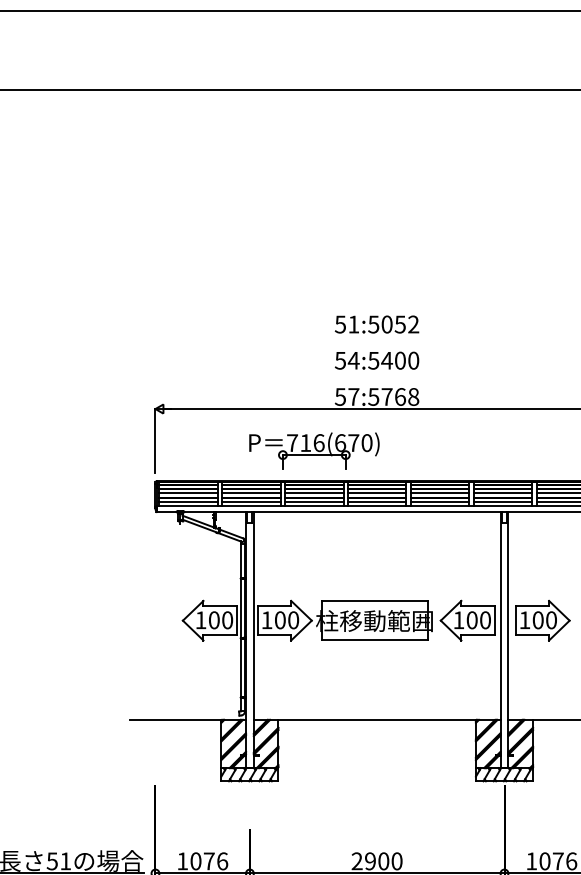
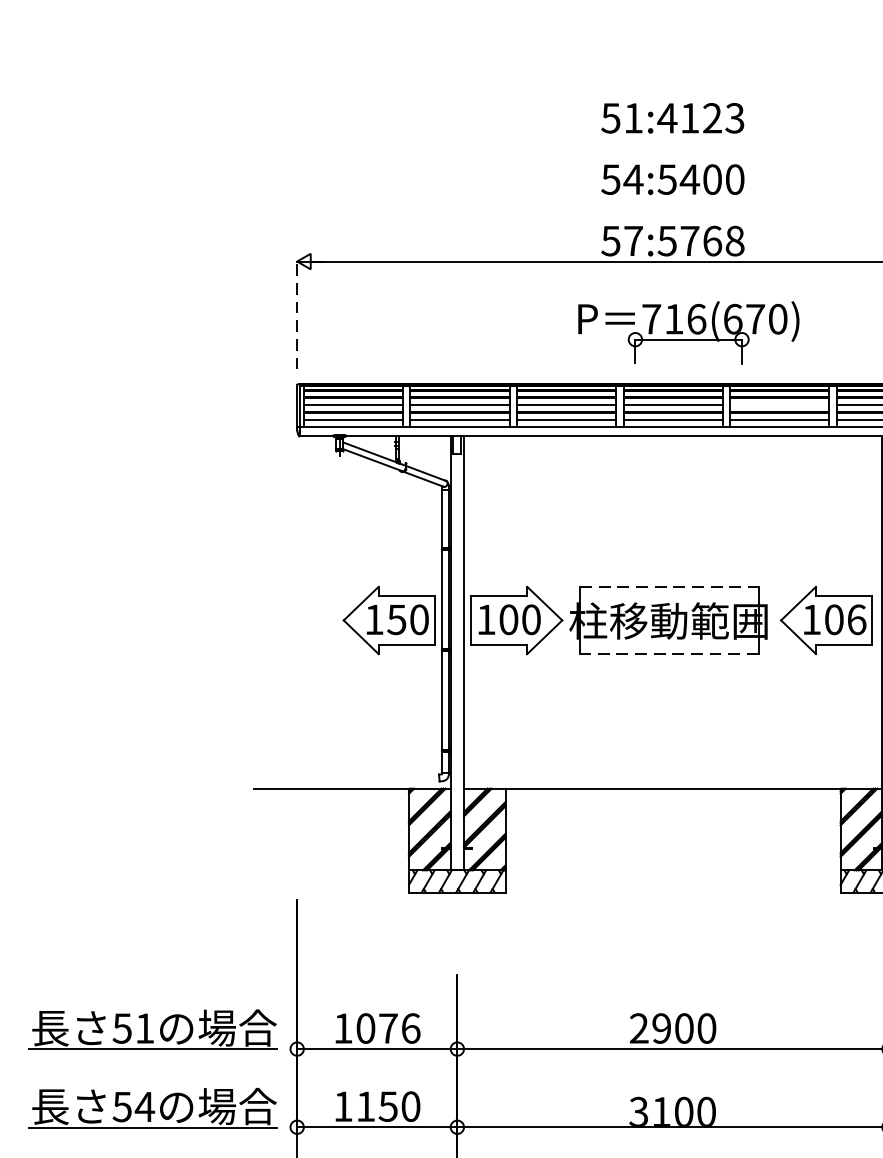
text: (393, 324) -> (700, 118), 51:5052 -> 51:4123
line: (155, 440) -> (297, 314), solid -> dashed
part: (314, 450) -> (688, 331), moved
line: (439, 493) -> (778, 404), removed
line: (375, 600) -> (670, 586), solid -> dashed
text: (213, 620) -> (395, 620), 100 -> 150
text: (485, 620) -> (856, 620), 100 -> 106
line: (375, 640) -> (670, 654), solid -> dashed

